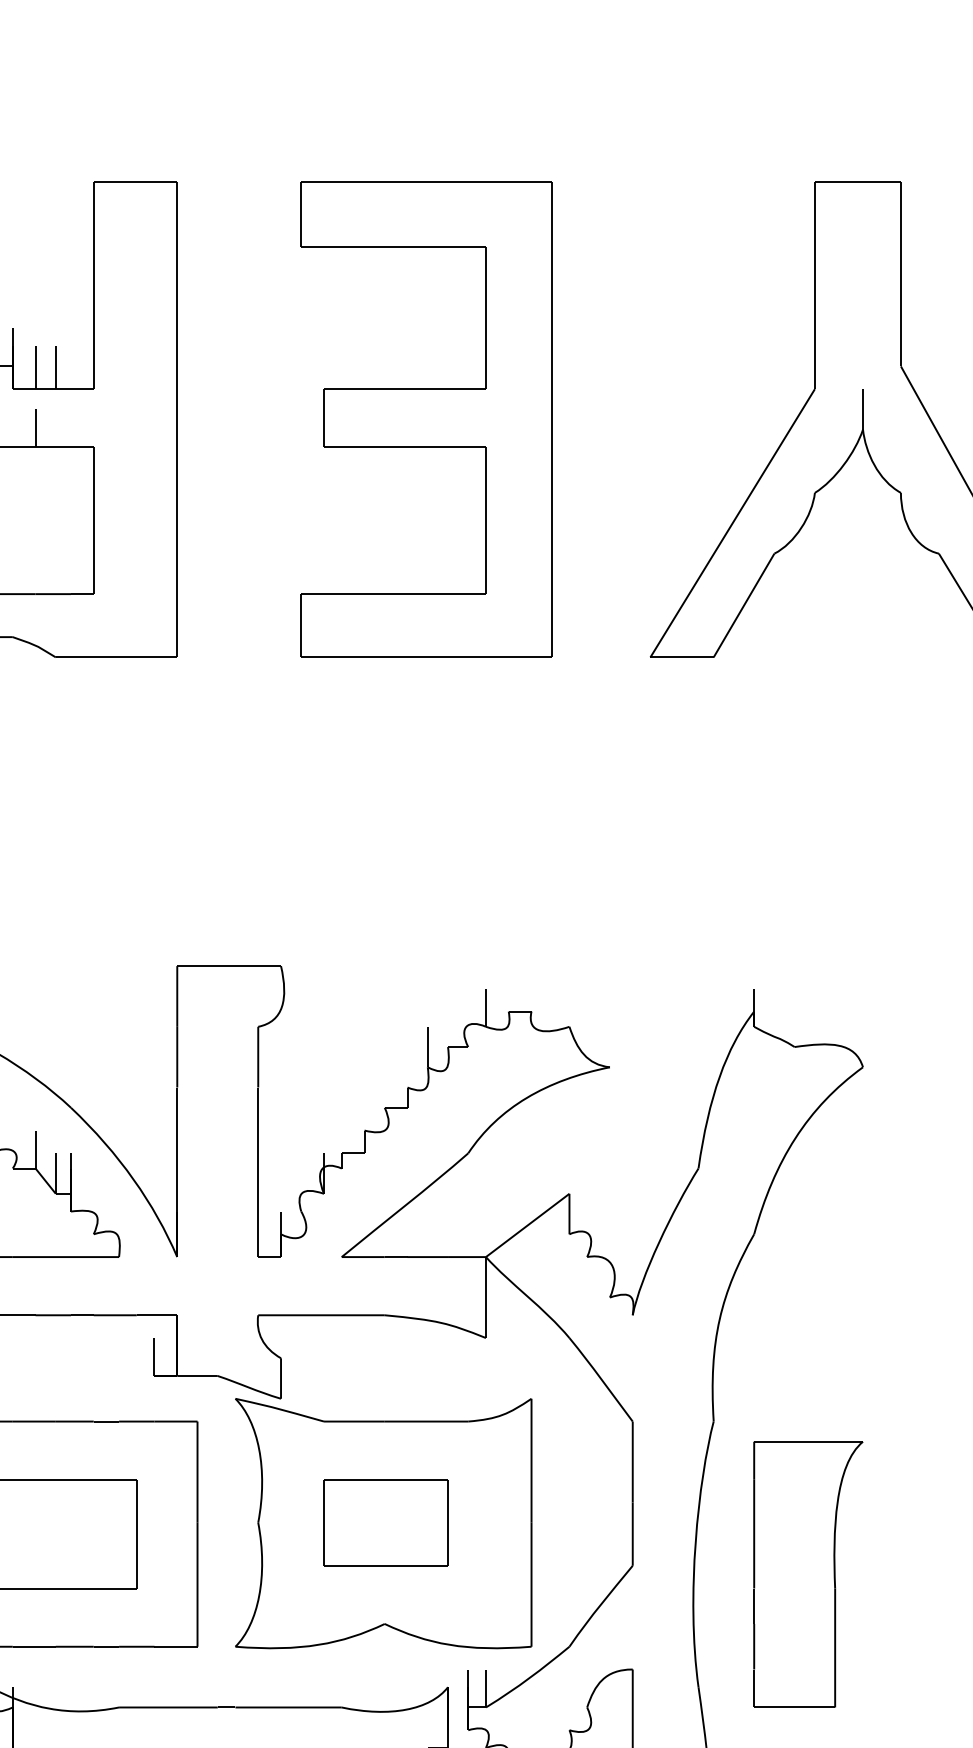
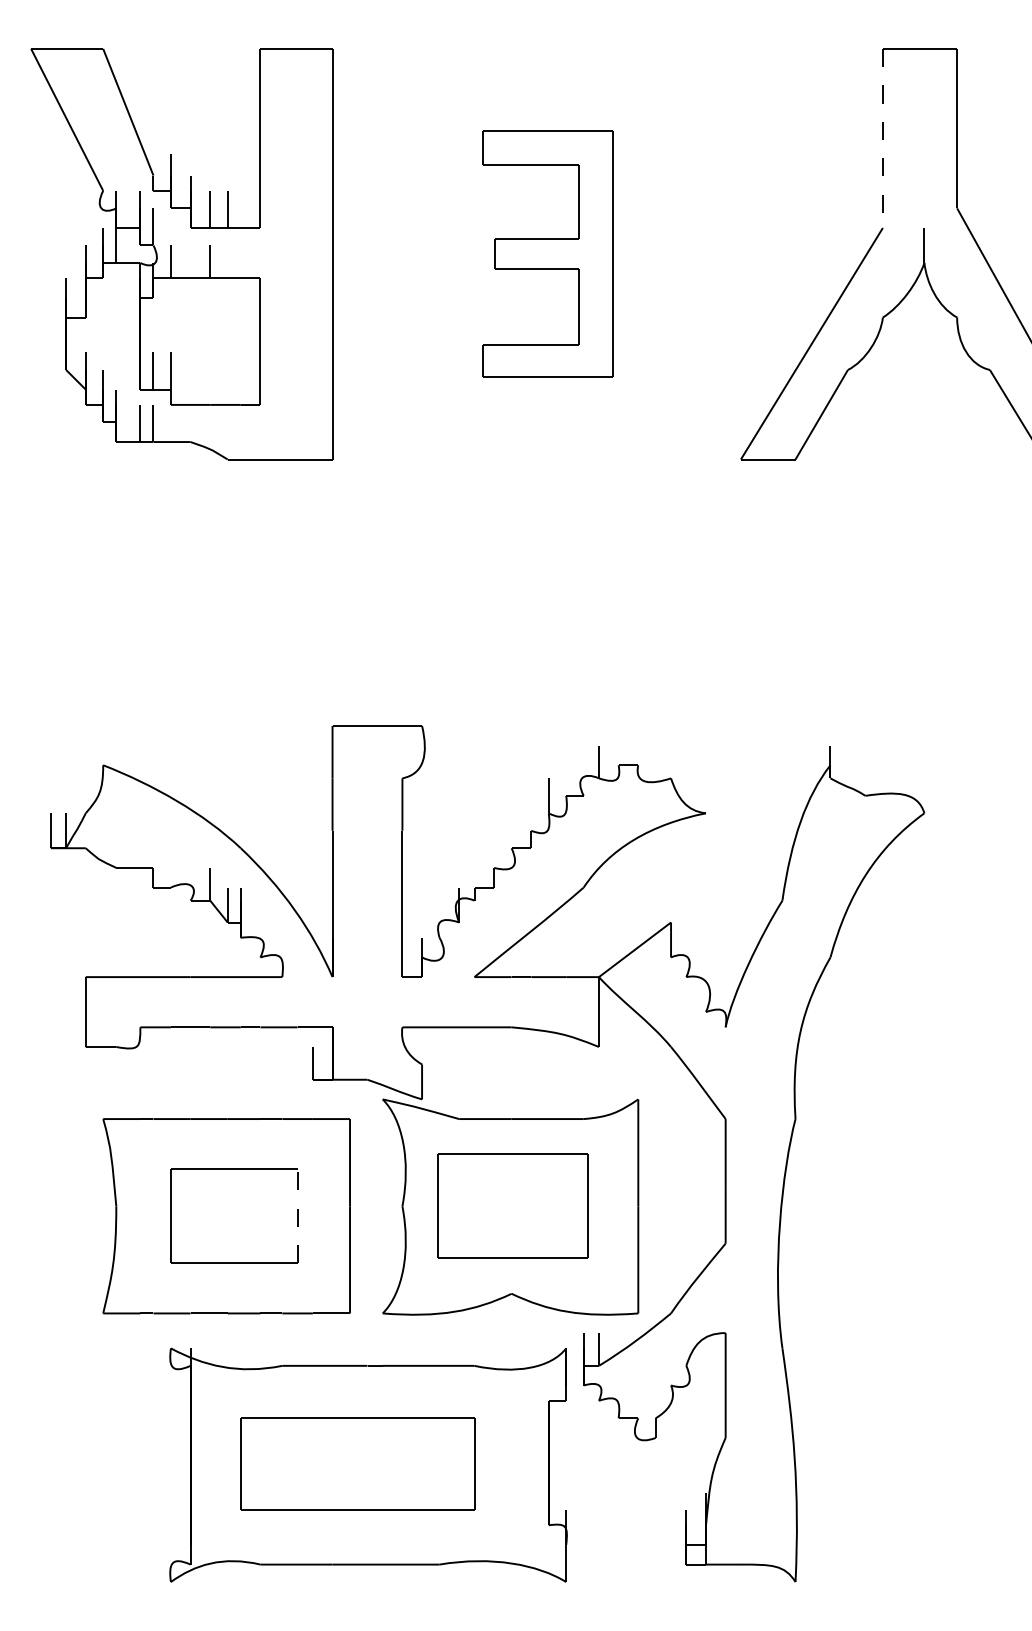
line: (814, 285) -> (882, 138), solid -> dashed
part: (426, 419) -> (547, 254), size x0.6
part: (385, 1522) -> (512, 1206), size x1.4
line: (136, 1534) -> (297, 1216), solid -> dashed
part: (807, 1574) -> (876, 1251), removed

